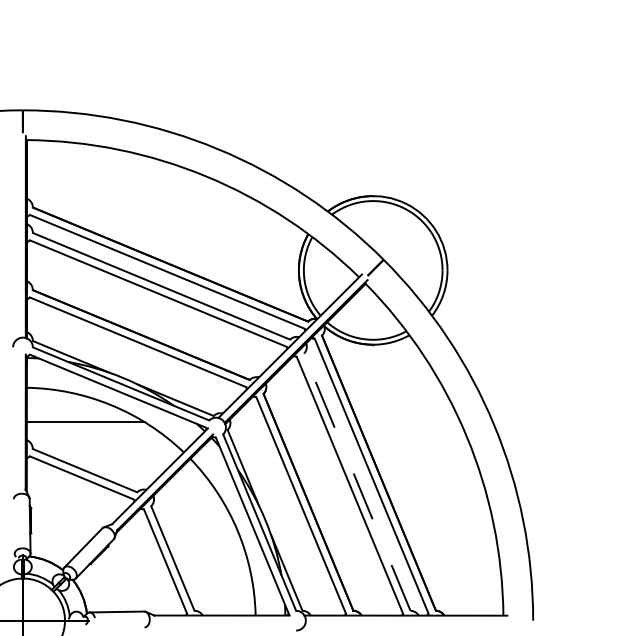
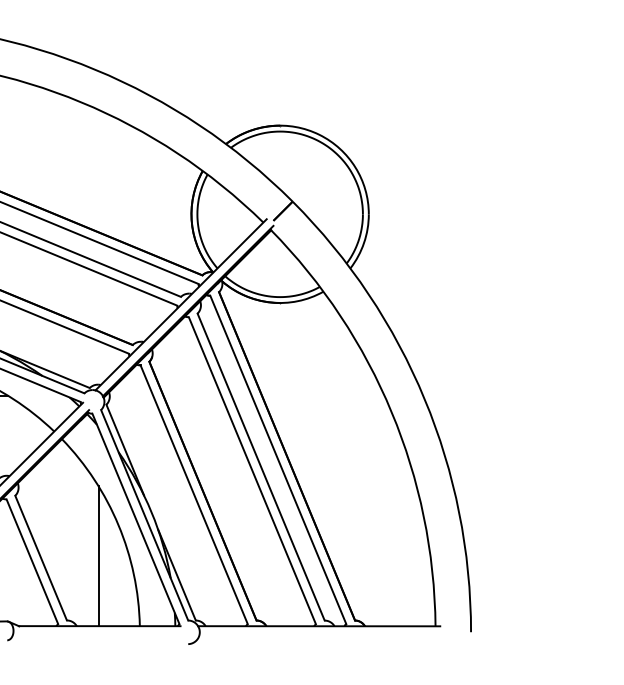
line: (357, 481) -> (261, 466), dashed -> solid
line: (221, 556) -> (99, 555), added

